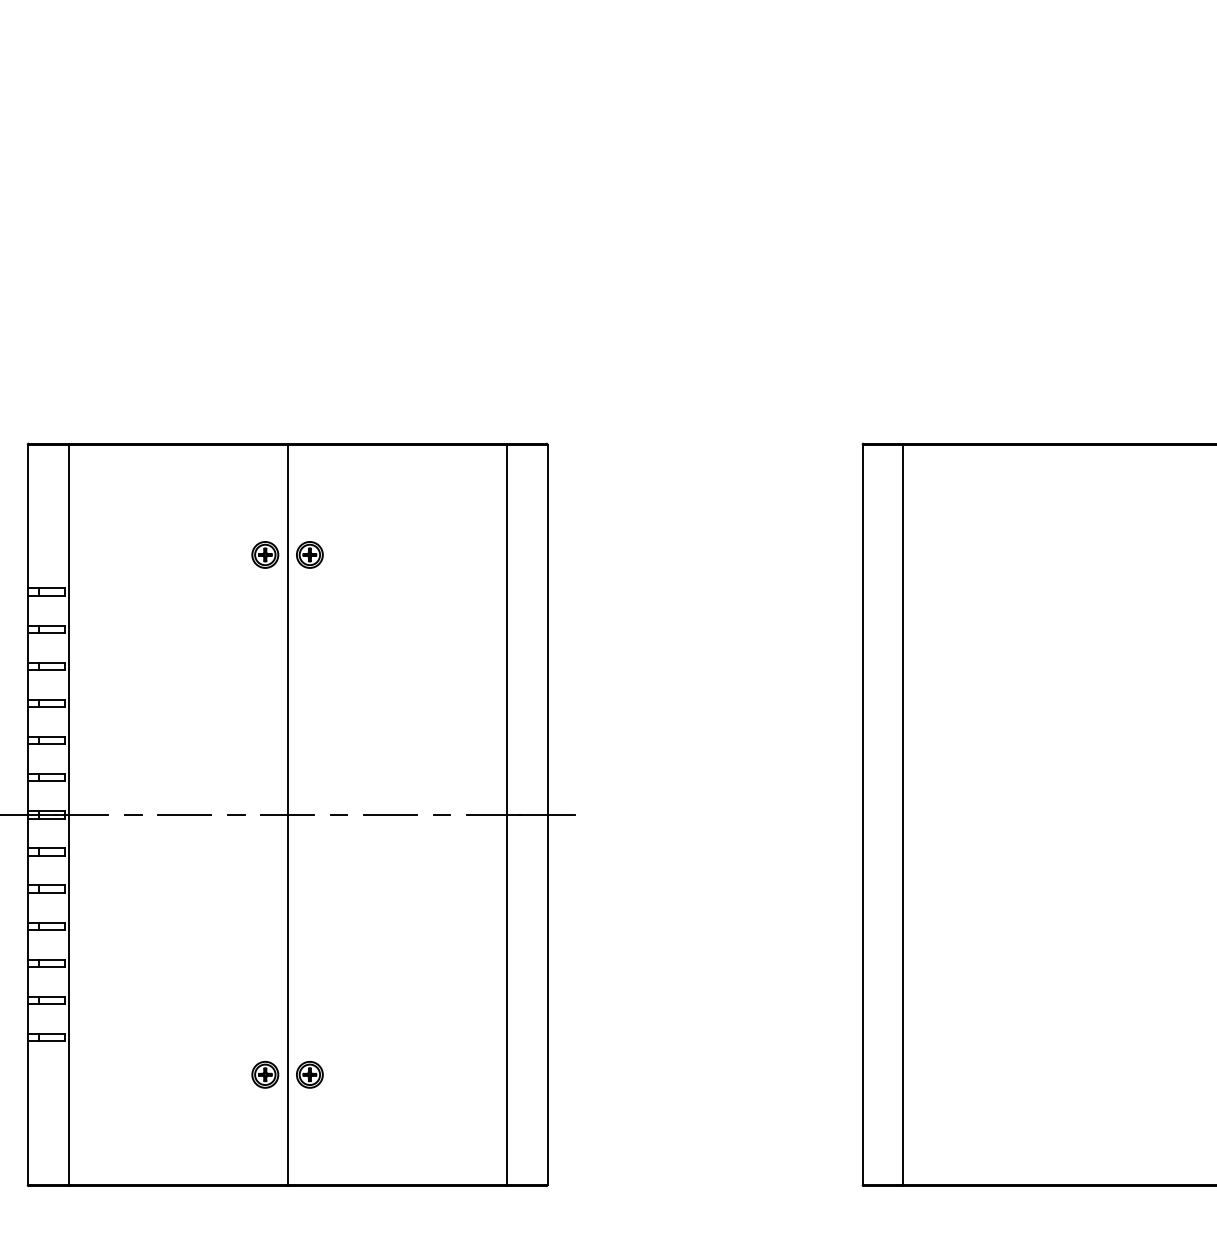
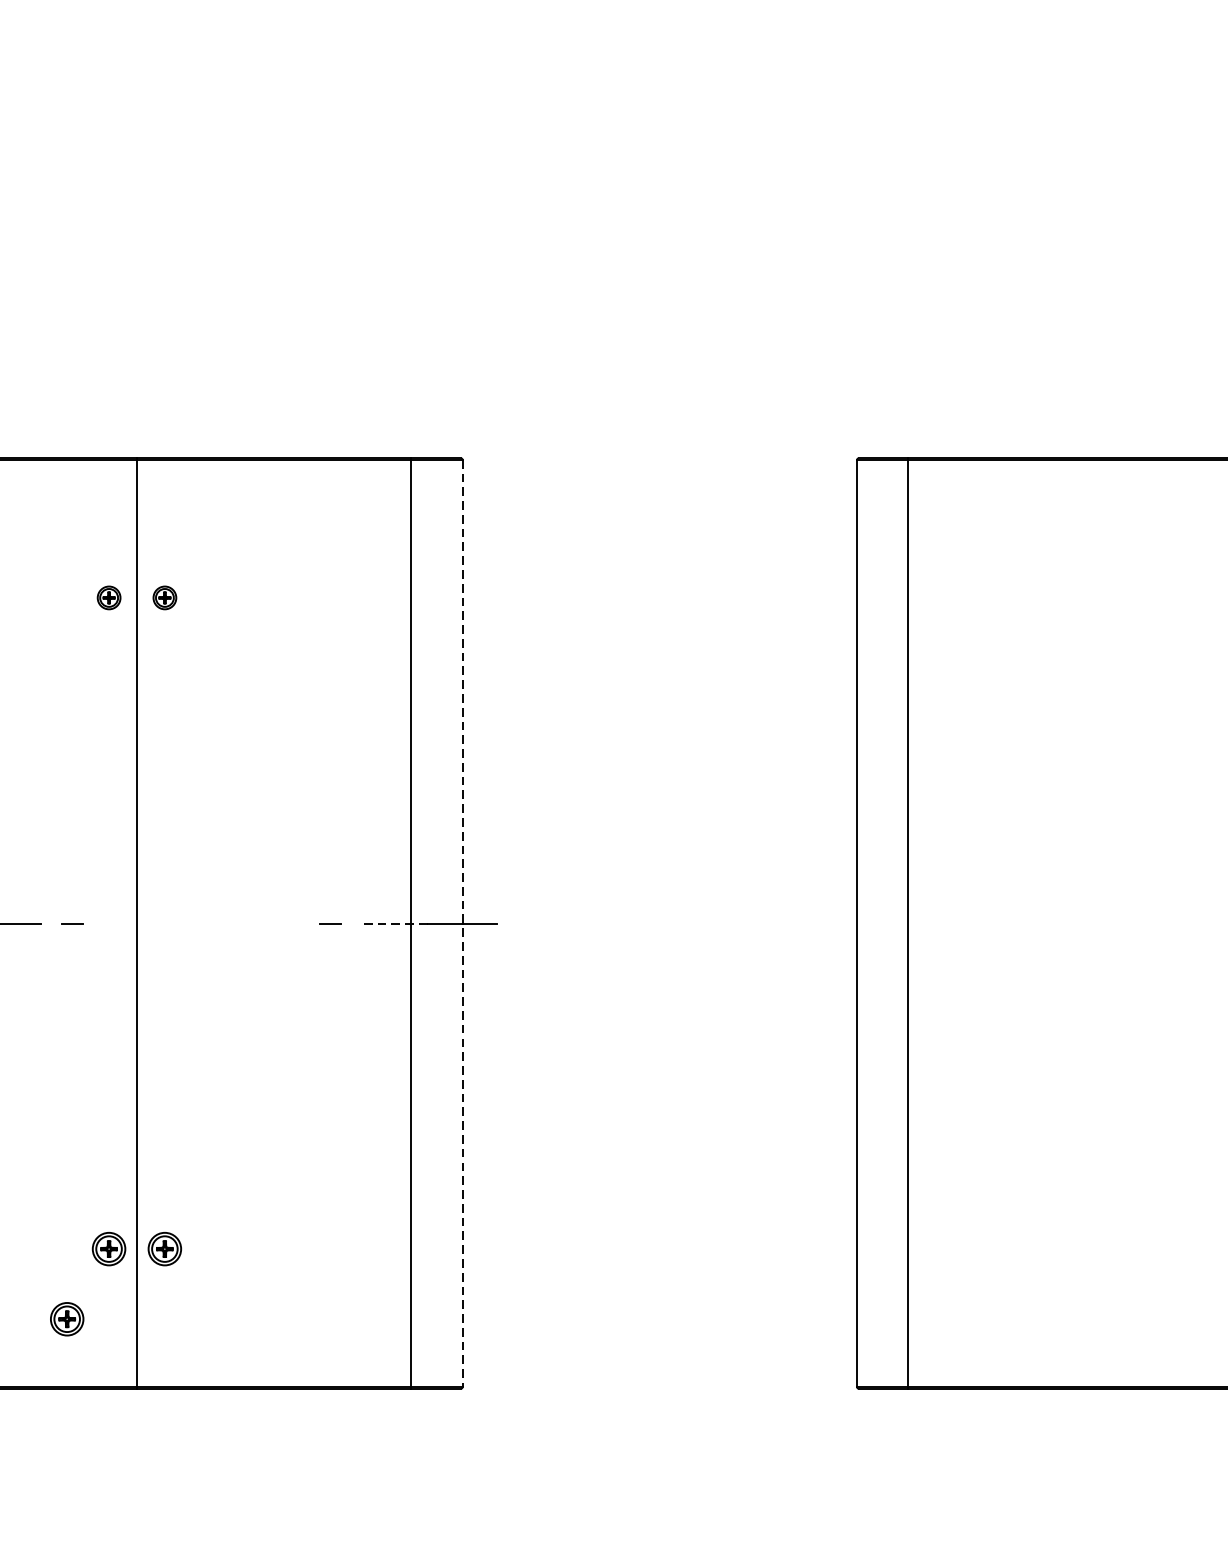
part: (265, 554) -> (109, 597), size x0.7
part: (309, 554) -> (164, 597), size x0.7
line: (287, 814) -> (136, 923), removed
line: (338, 814) -> (200, 923), removed
line: (390, 814) -> (265, 923), removed
line: (492, 814) -> (393, 923), solid -> dashed
line: (547, 815) -> (462, 924), solid -> dashed
part: (231, 1130) -> (66, 1318), added

